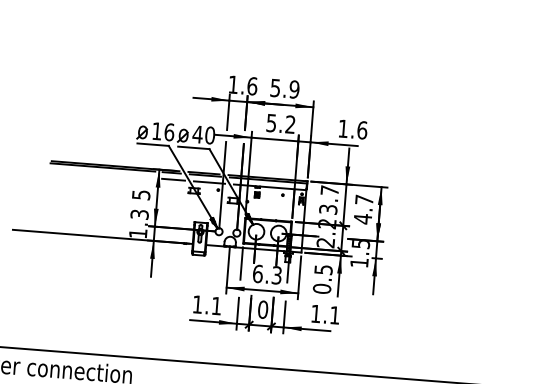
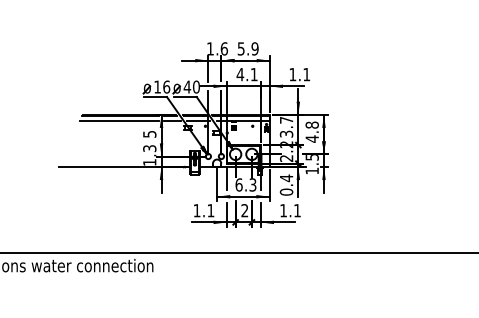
text: (279, 123) -> (246, 74), 5.2 -> 4.1
text: (362, 130) -> (306, 74), 1.6 -> 1.1
line: (99, 174) -> (118, 121), added
text: (363, 199) -> (311, 124), 4.7 -> 4.8
text: (323, 270) -> (286, 178), 0.5 -> 0.4
text: (262, 309) -> (244, 210), 0 -> 2

